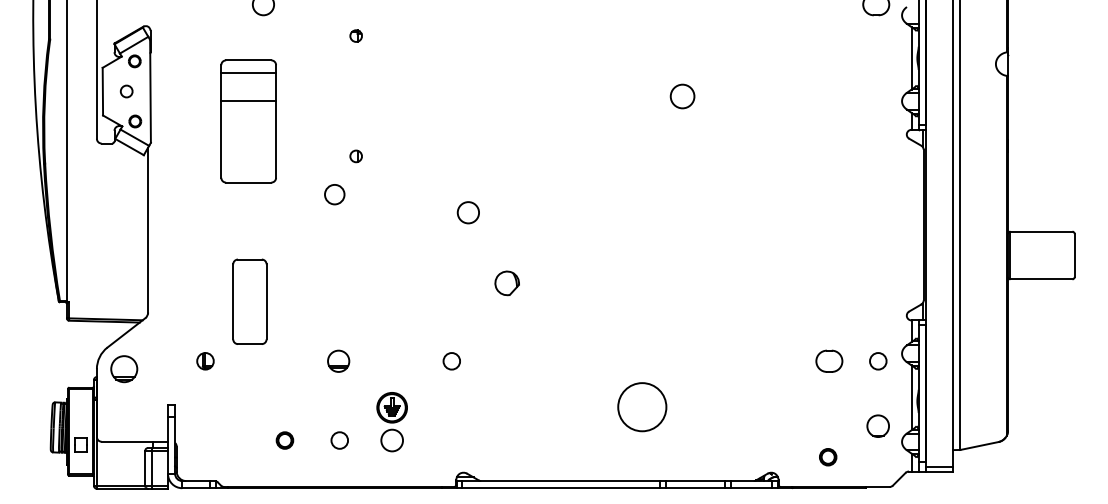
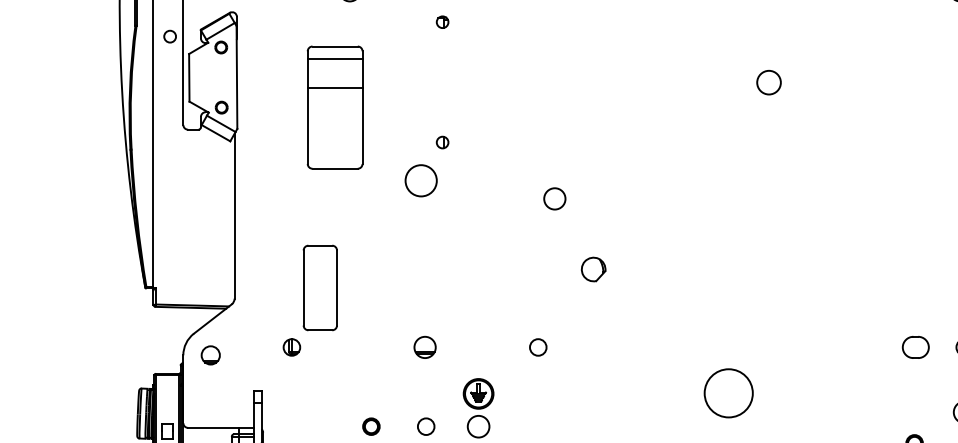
circle: (126, 91) -> (169, 36), moved
circle: (334, 194) -> (420, 180), size x1.6
part: (249, 301) -> (319, 287), moved
part: (124, 369) -> (210, 355), size x0.7

